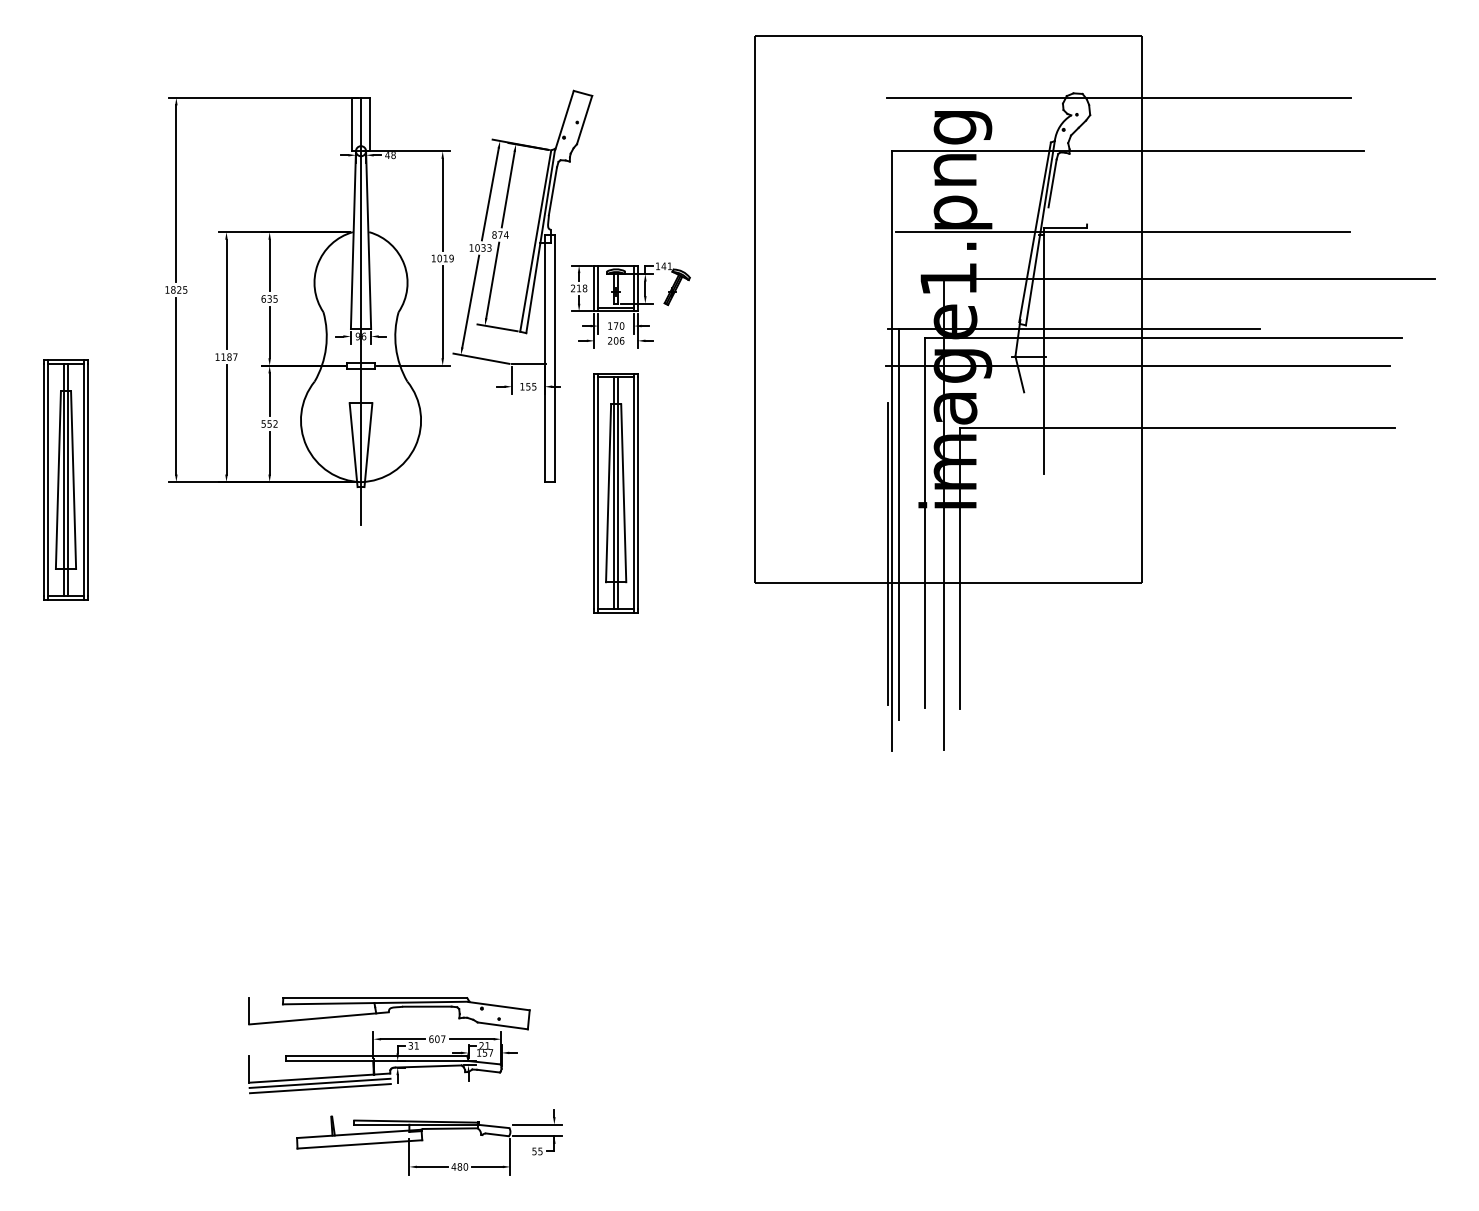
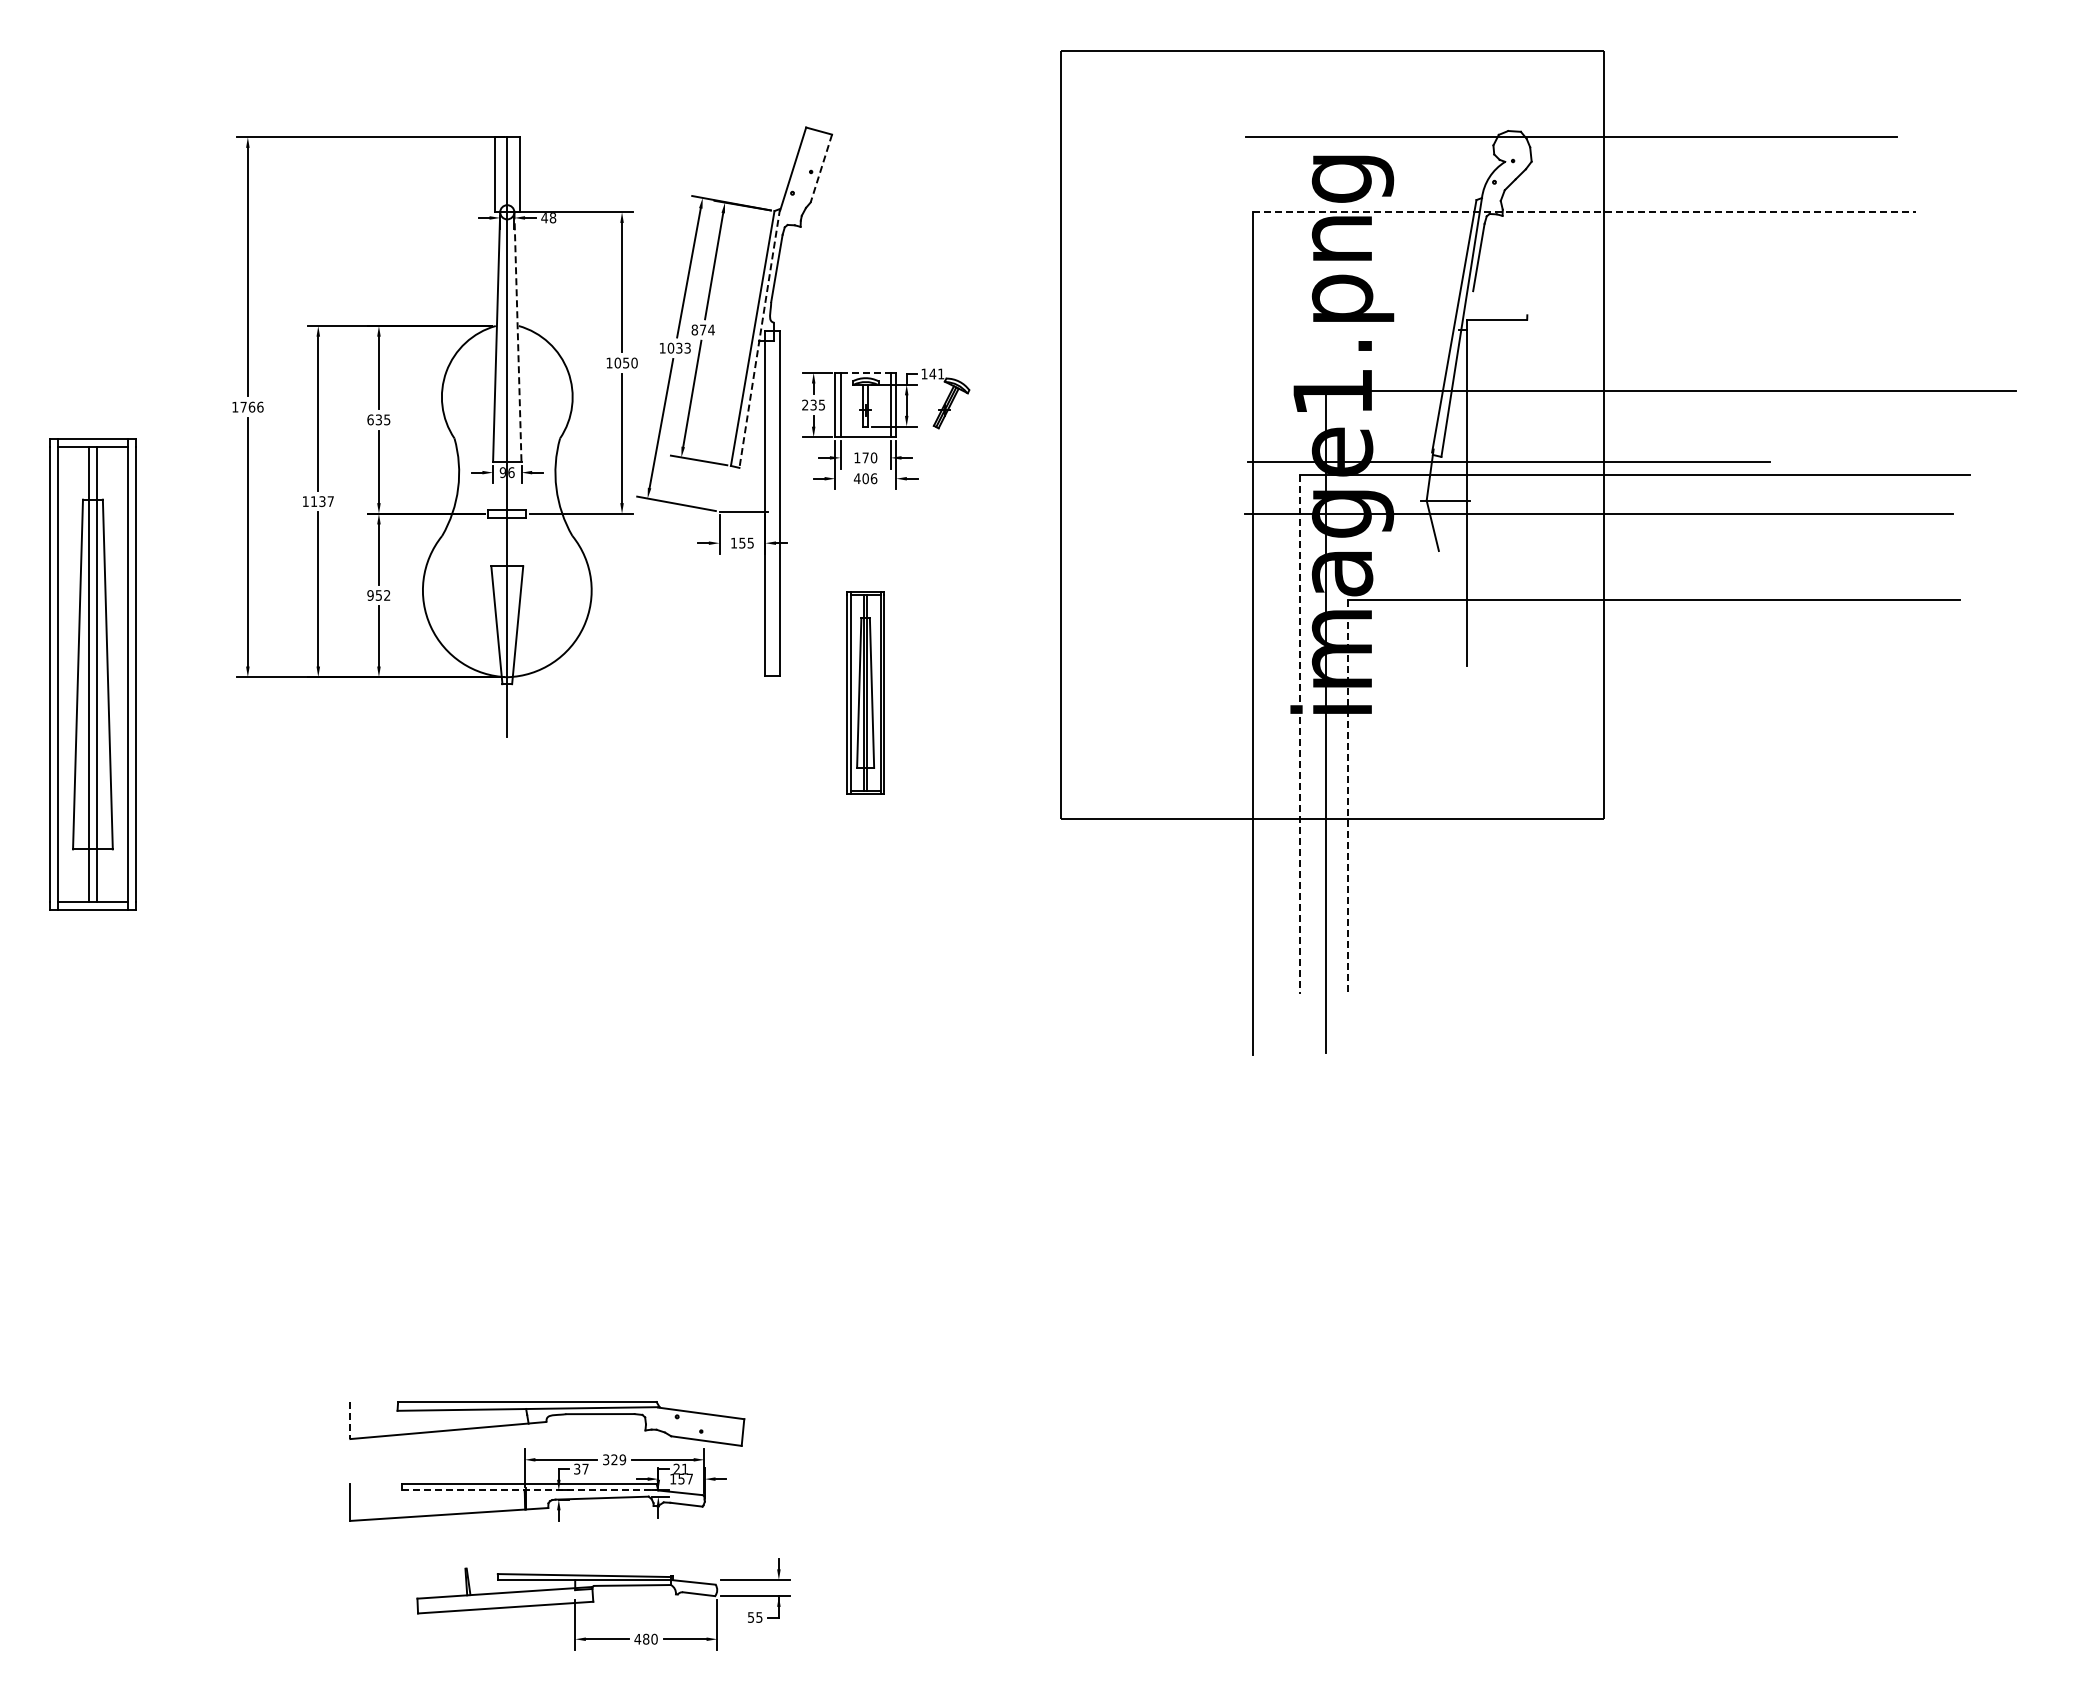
line: (584, 120) -> (821, 168), solid -> dashed
line: (1127, 151) -> (1584, 212), solid -> dashed
line: (1122, 232) -> (1577, 326), removed
line: (368, 240) -> (517, 337), solid -> dashed
line: (540, 241) -> (759, 338), solid -> dashed
text: (448, 258) -> (630, 362), 1019 -> 1050
line: (616, 265) -> (866, 372), solid -> dashed
text: (581, 288) -> (817, 404), 218 -> 235
text: (178, 289) -> (251, 406), 1825 -> 1766
line: (616, 307) -> (865, 432), removed
text: (609, 340) -> (856, 478), 206 -> 406
text: (229, 357) -> (322, 501), 1187 -> 1137
text: (263, 423) -> (370, 595), 552 -> 952
part: (65, 479) -> (92, 673), size x1.4
part: (616, 493) -> (865, 692), size x0.6
line: (924, 522) -> (1299, 734), solid -> dashed
line: (898, 524) -> (1262, 736), removed
line: (887, 554) -> (1247, 778), removed
line: (959, 568) -> (1348, 798), solid -> dashed
line: (249, 1011) -> (350, 1421), solid -> dashed
text: (437, 1038) -> (614, 1459), 607 -> 329
text: (416, 1045) -> (585, 1468), 31 -> 37
line: (377, 1061) -> (530, 1490), solid -> dashed
line: (319, 1083) -> (449, 1521), removed
line: (320, 1088) -> (450, 1528), removed

